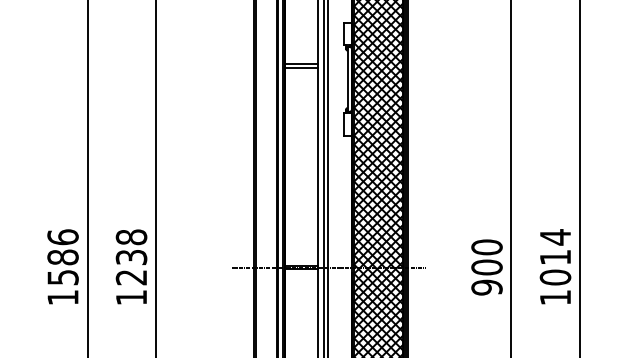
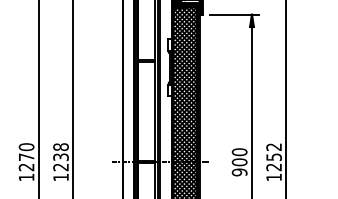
text: (62, 257) -> (26, 157), 1586 -> 1270
text: (554, 257) -> (273, 157), 1014 -> 1252

